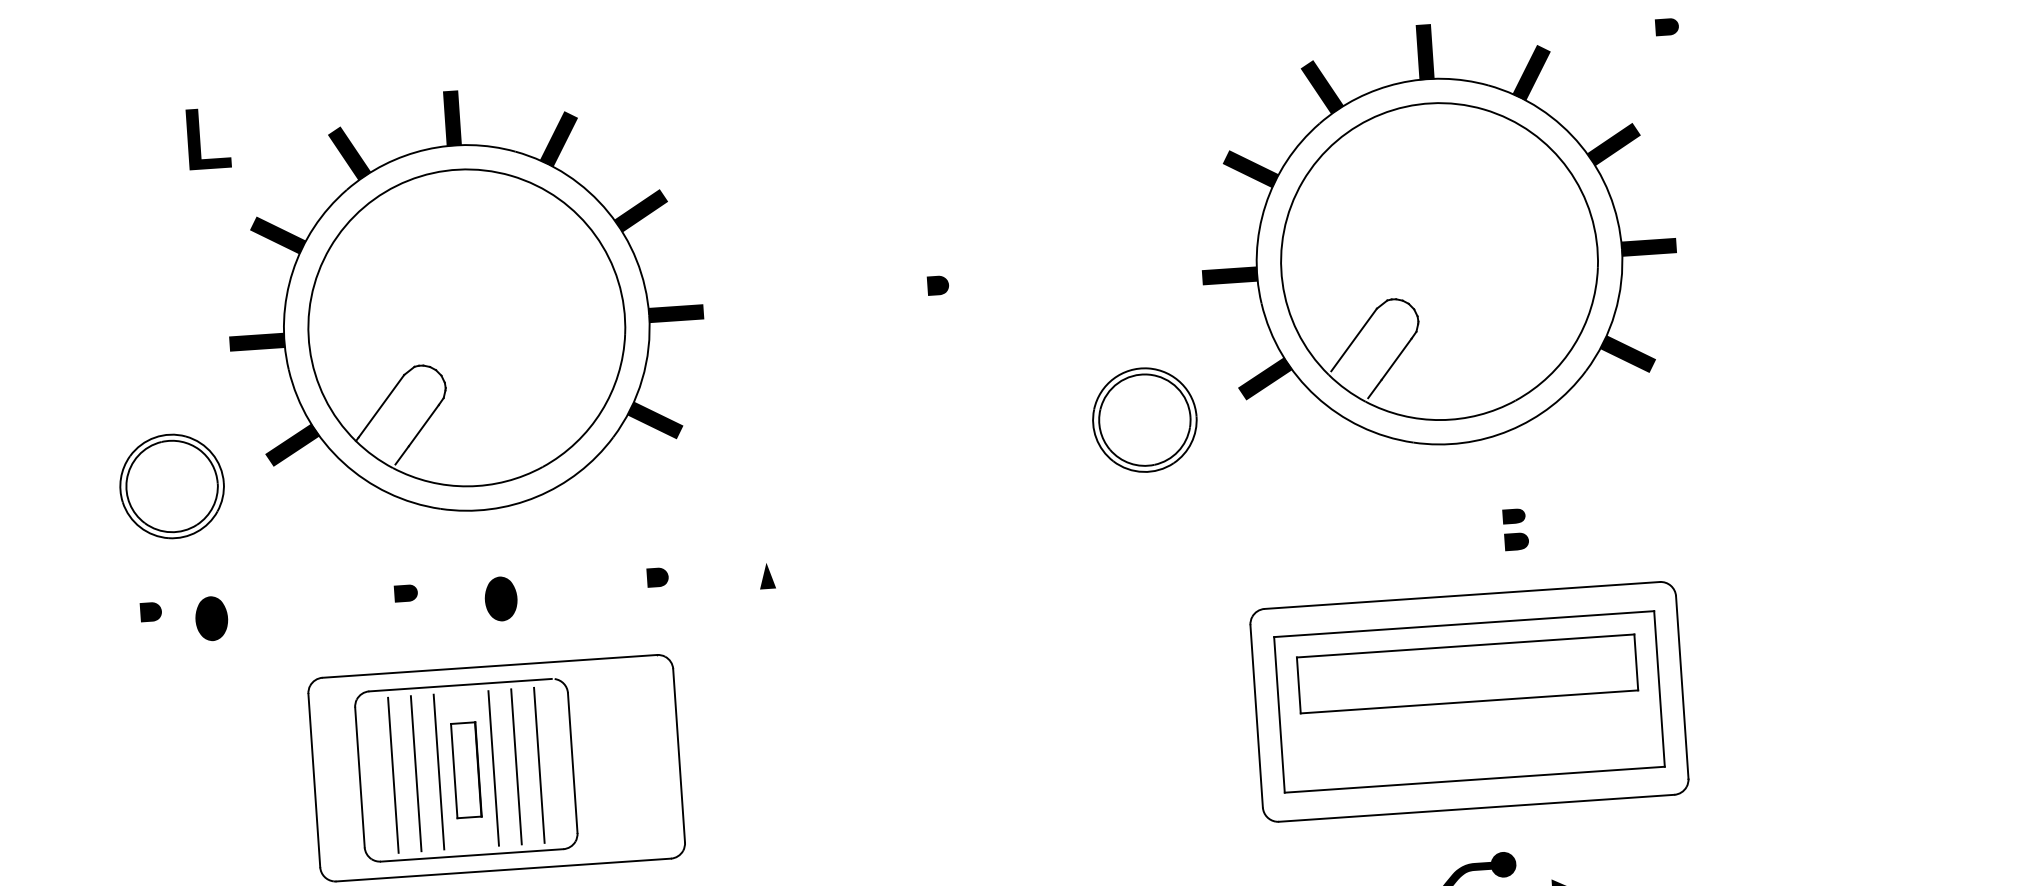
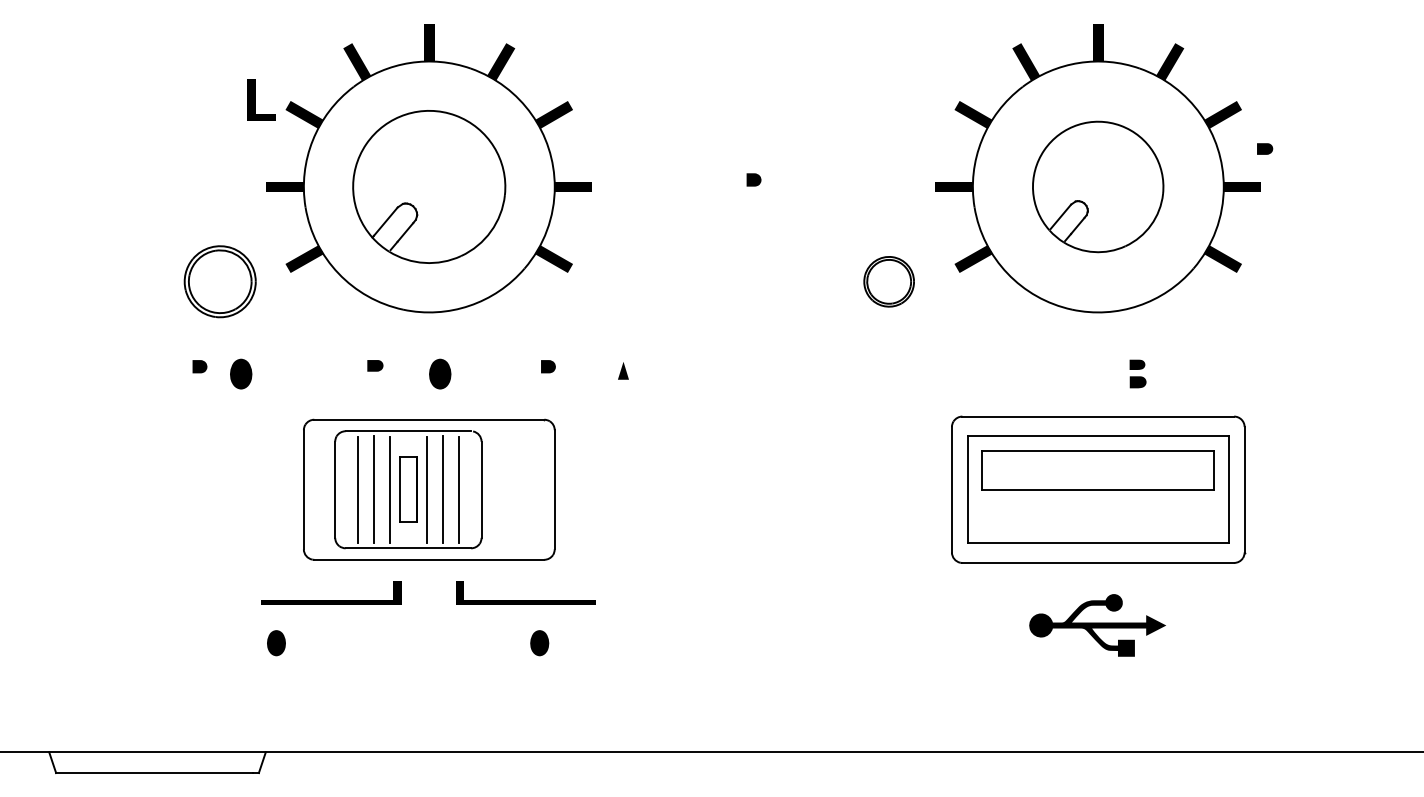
part: (1667, 26) -> (1265, 148), moved
part: (208, 137) -> (261, 99), moved
part: (1438, 261) -> (1097, 186), size x0.6
part: (465, 327) -> (428, 186), size x0.7
part: (1143, 419) -> (888, 281), size x0.7

